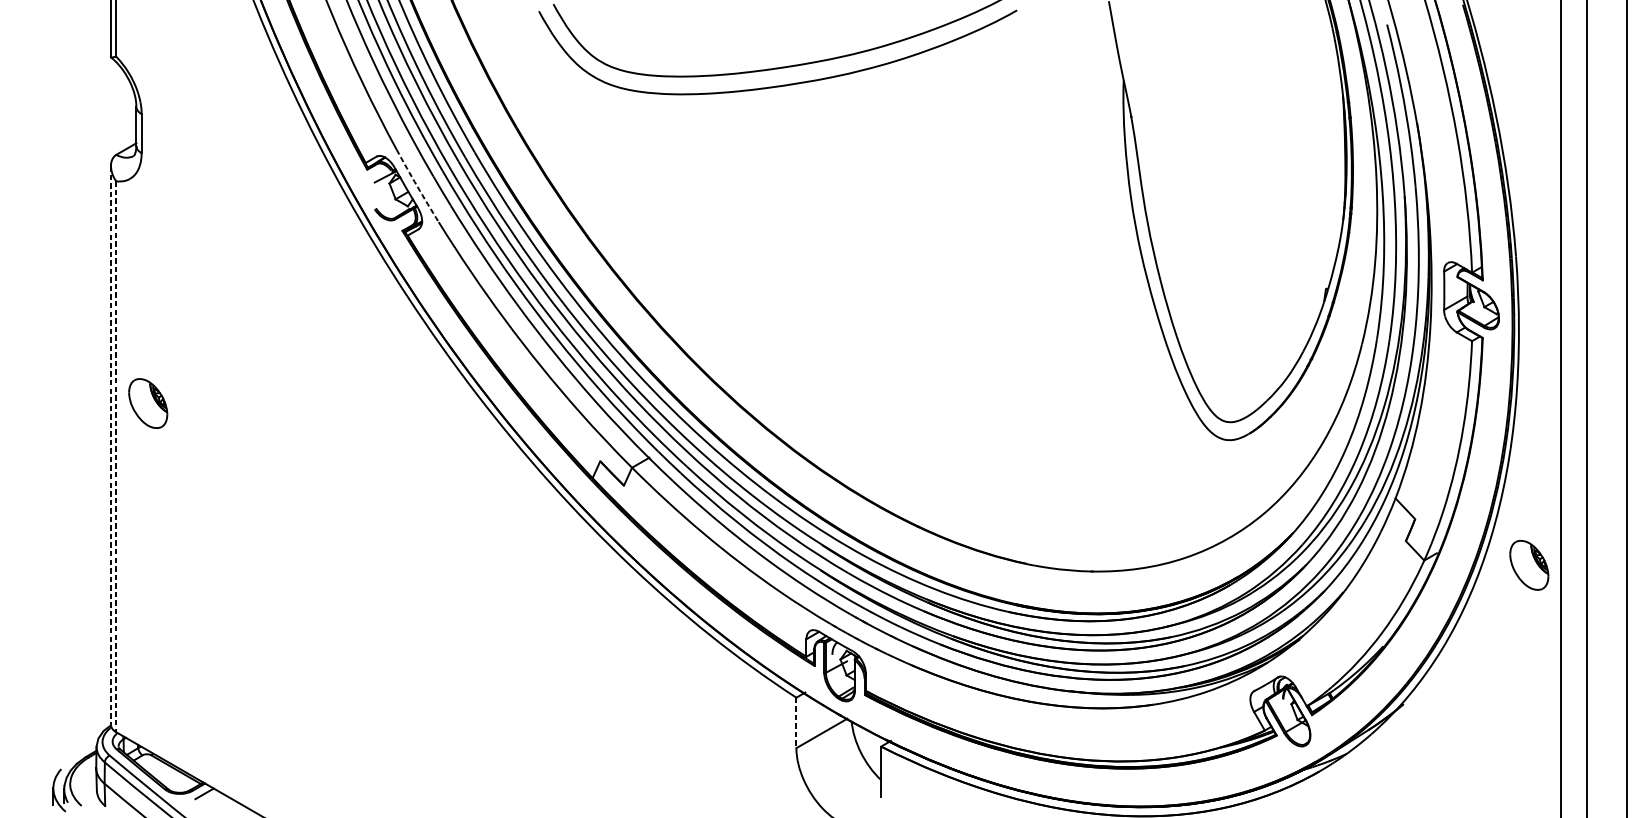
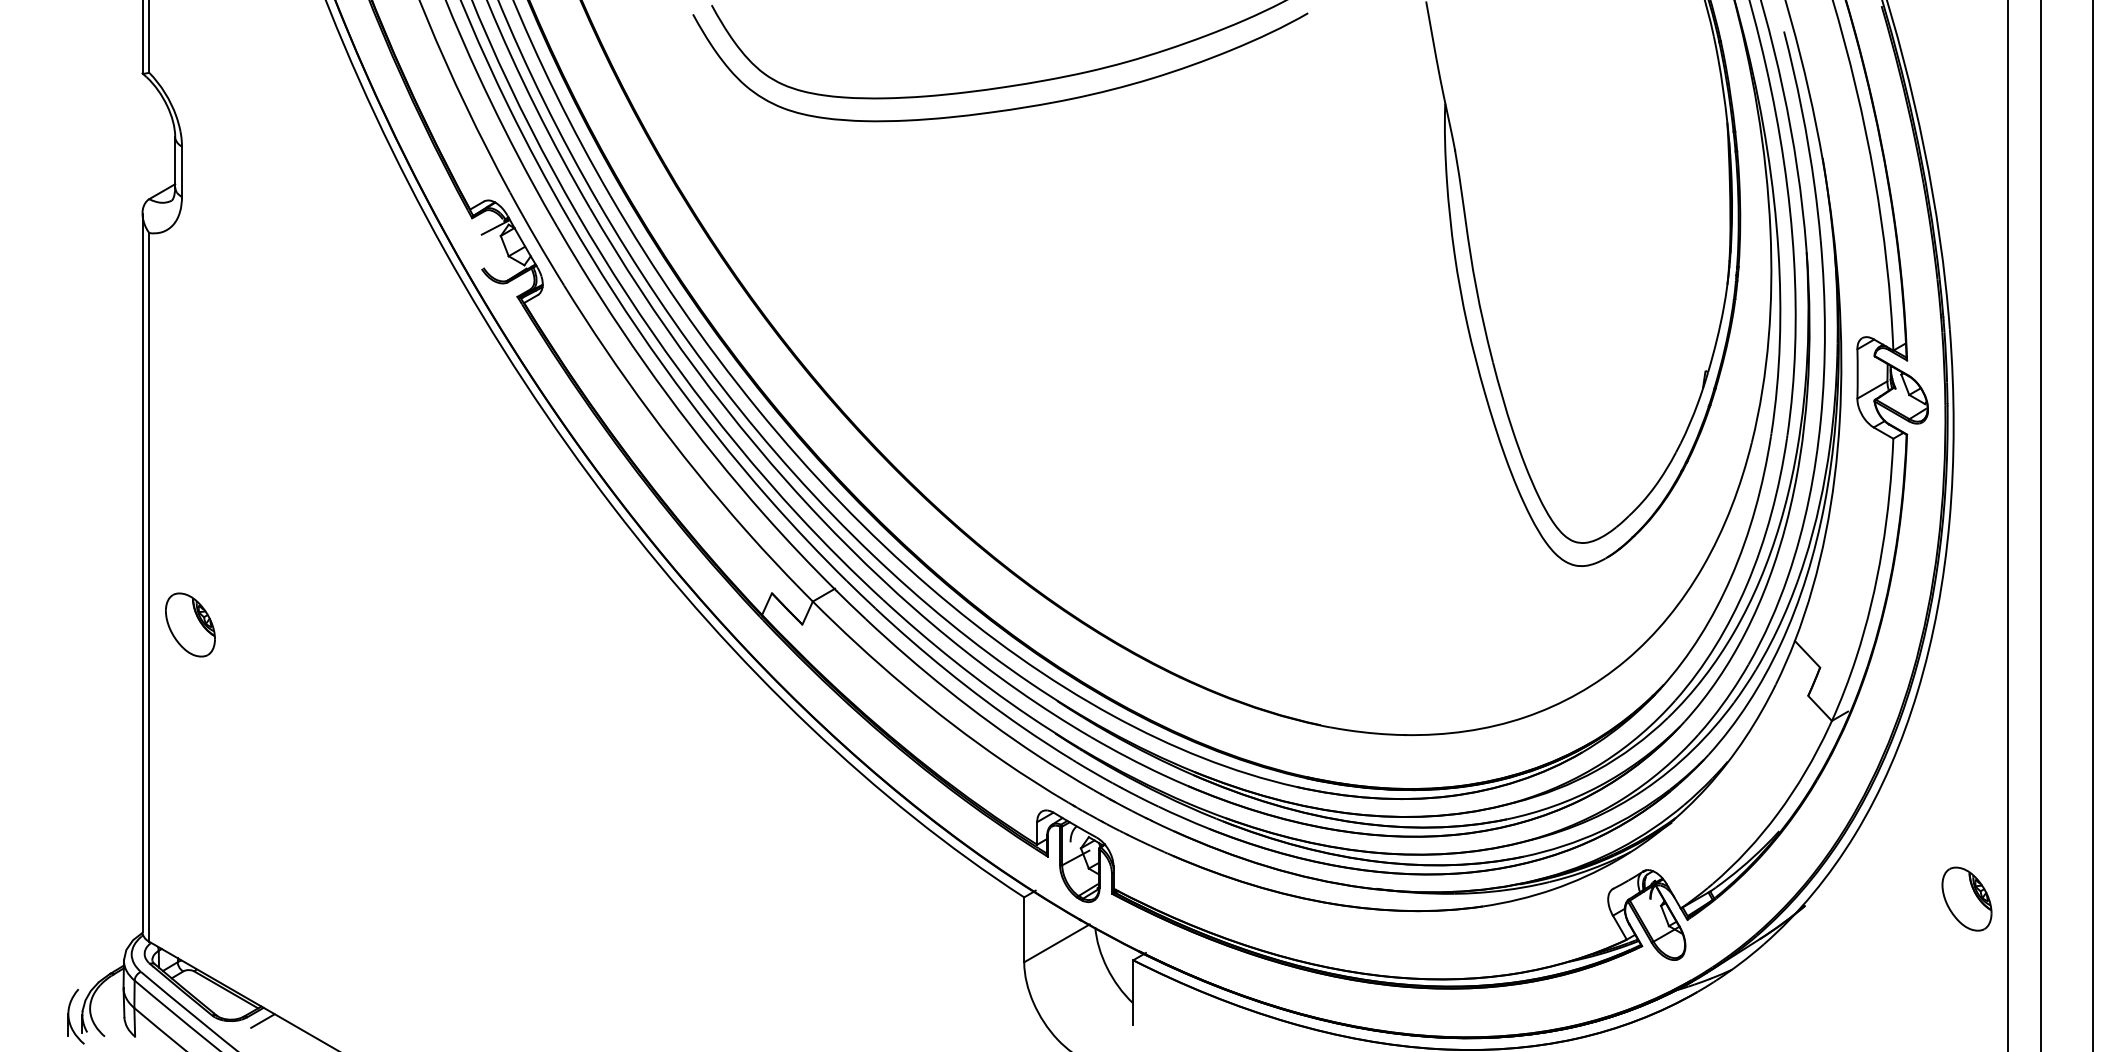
arc: (417, 186) -> (536, 239), dashed -> solid
part: (148, 403) -> (190, 624), moved
line: (110, 445) -> (142, 573), dashed -> solid
line: (116, 456) -> (149, 587), dashed -> solid
part: (1528, 564) -> (1966, 898), moved
line: (796, 723) -> (1024, 930), dashed -> solid

